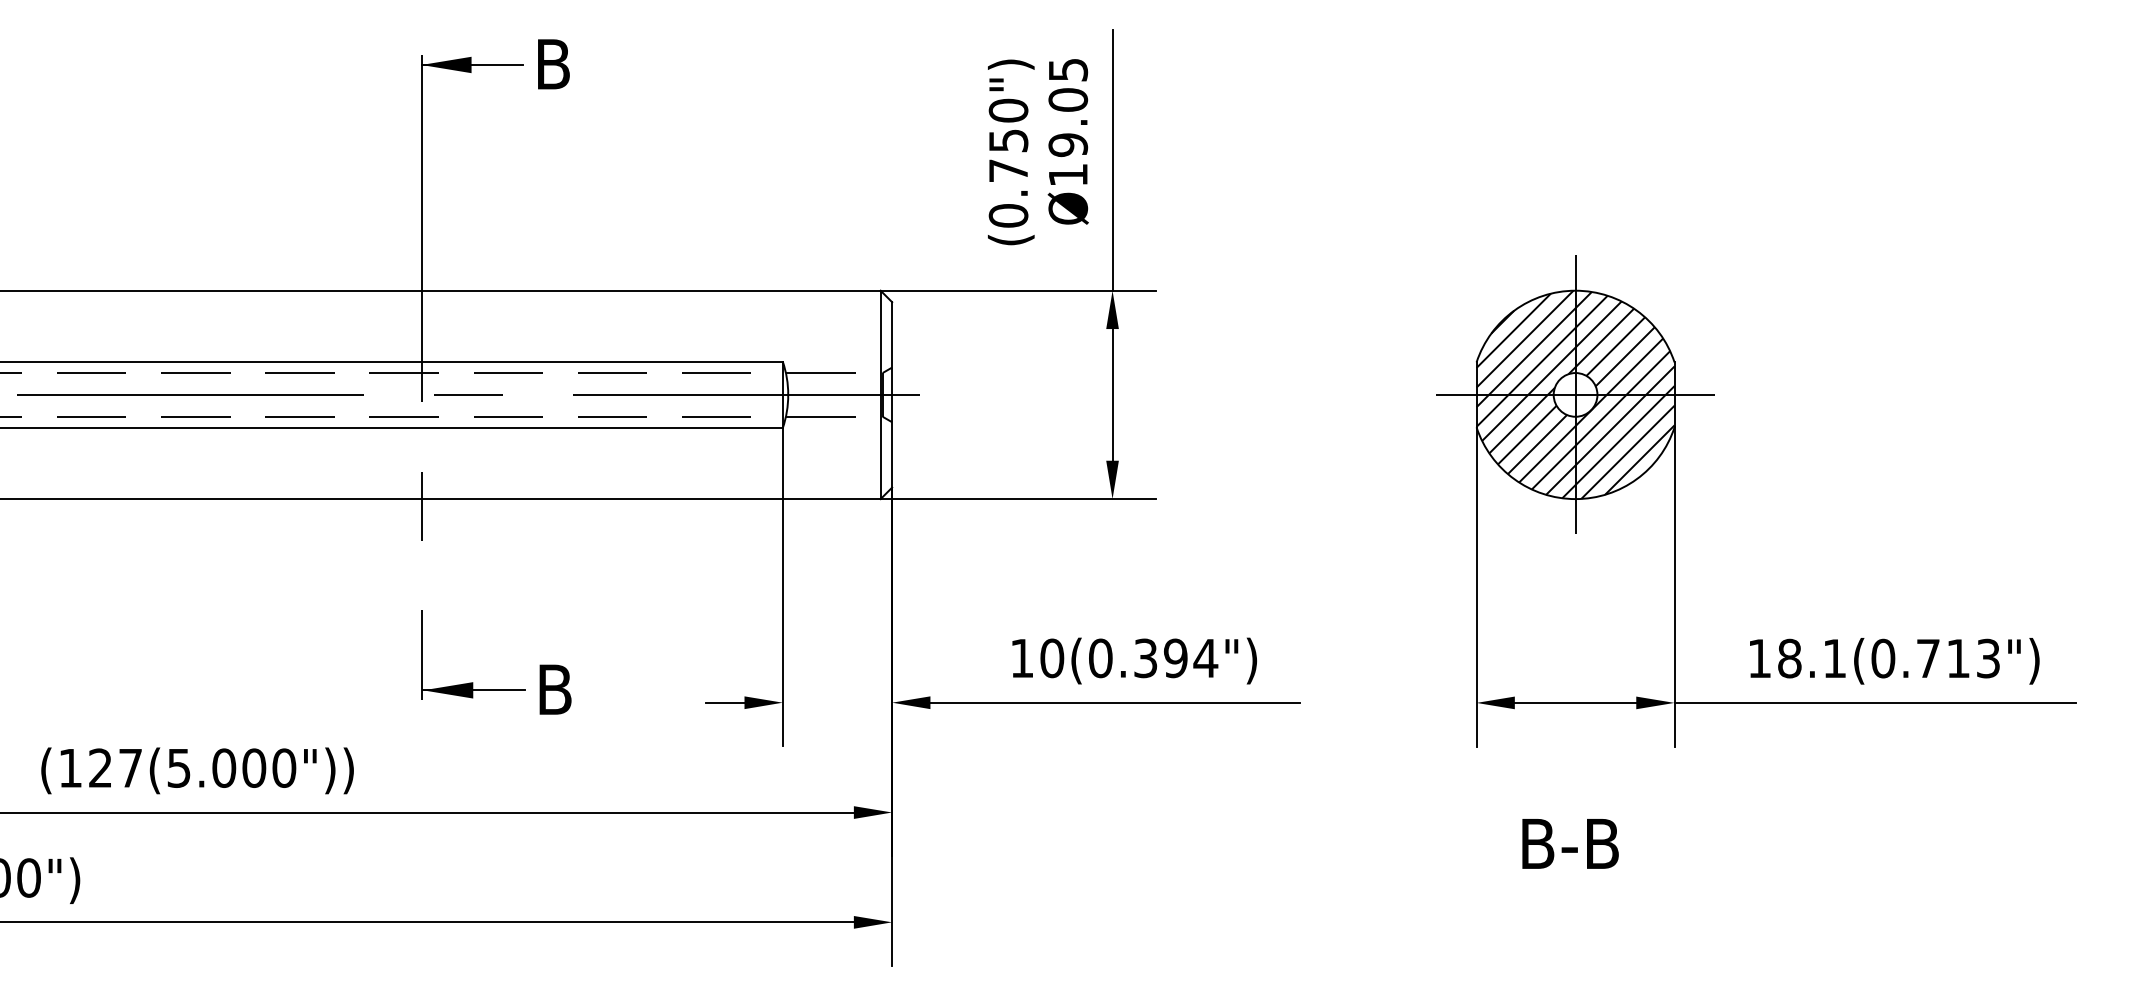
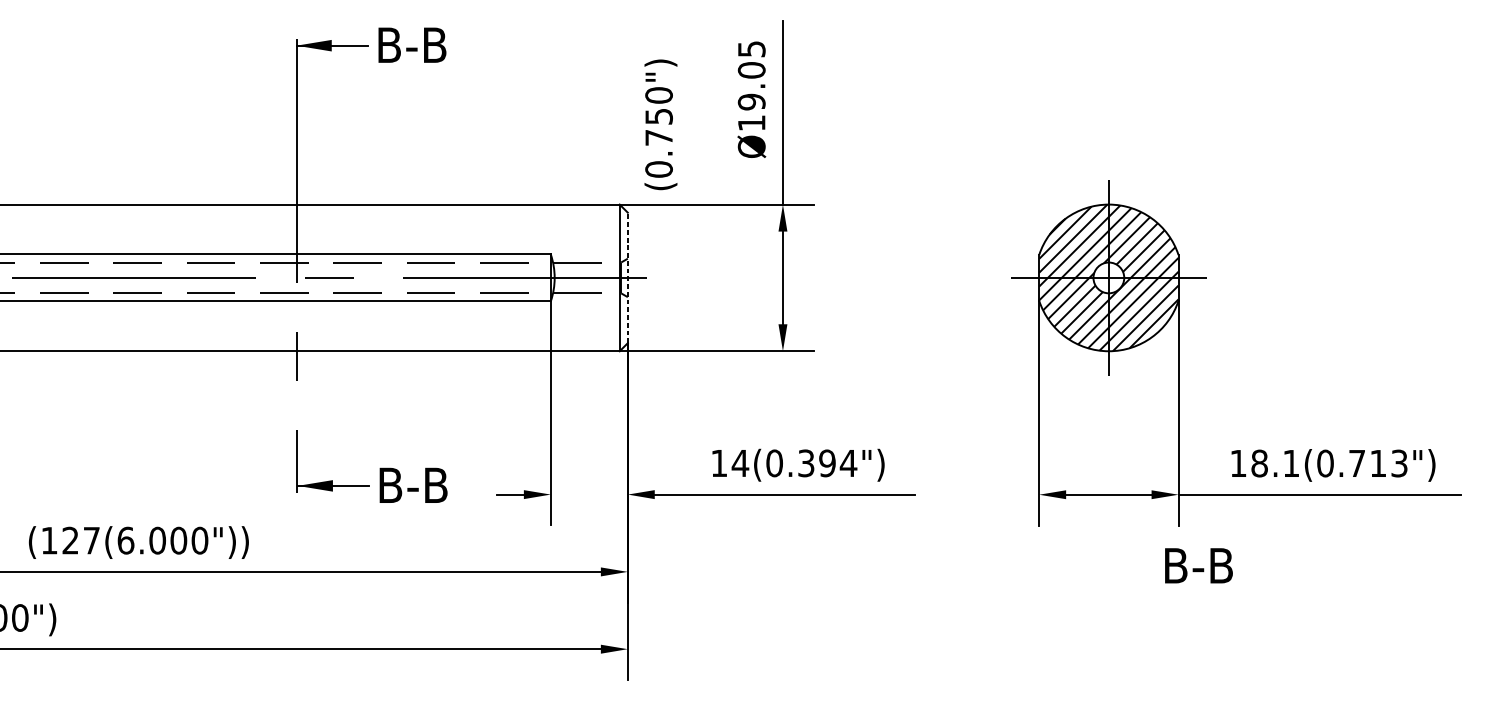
text: (605, 64) -> (426, 45), B -> B-B
text: (1011, 152) -> (661, 124), moved
line: (892, 394) -> (628, 277), solid -> dashed
text: (1051, 658) -> (739, 463), 10(0.394") -> 14(0.394")
text: (607, 689) -> (427, 485), B -> B-B
text: (179, 767) -> (126, 540), (127(5.000")) -> (127(6.000"))
text: (1570, 843) -> (1198, 565), moved

